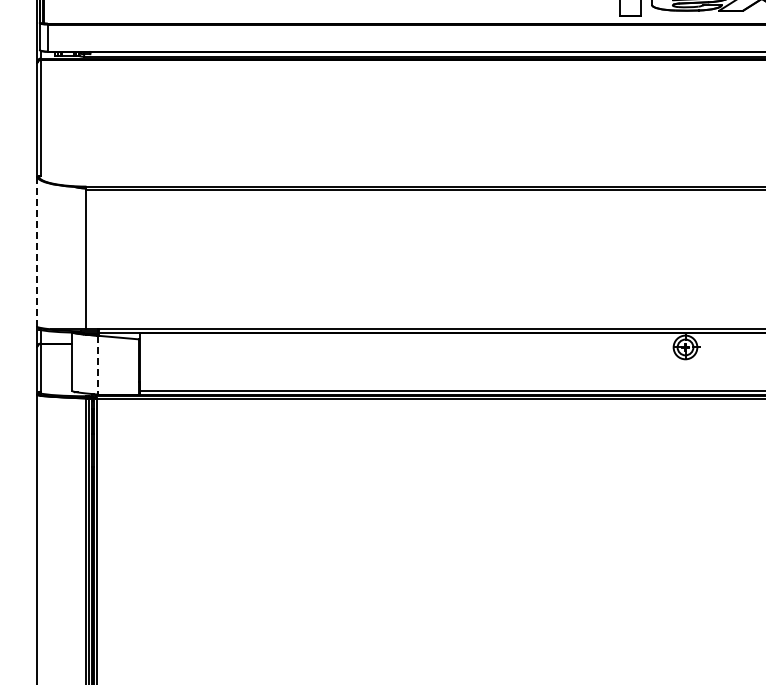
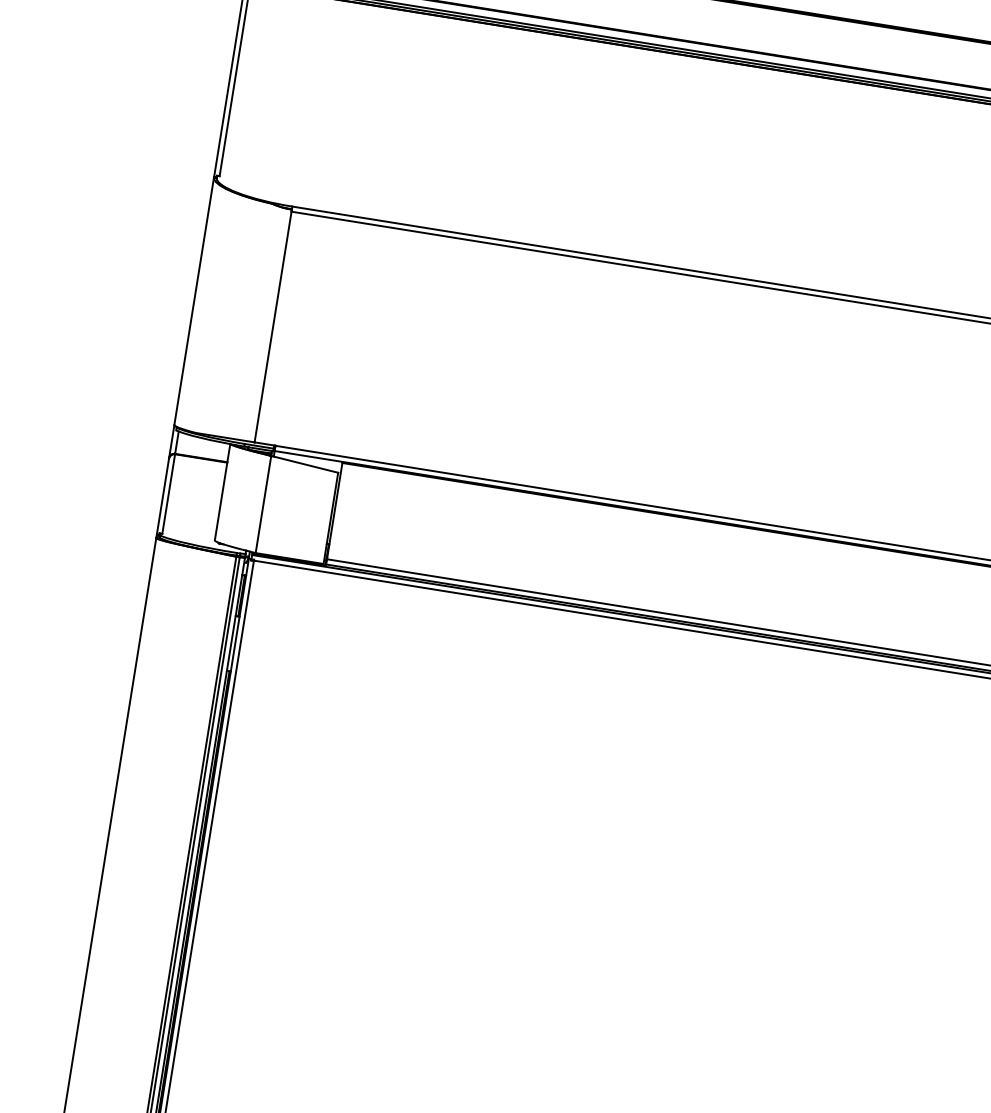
line: (37, 251) -> (194, 300), dashed -> solid
line: (97, 365) -> (263, 505), dashed -> solid

